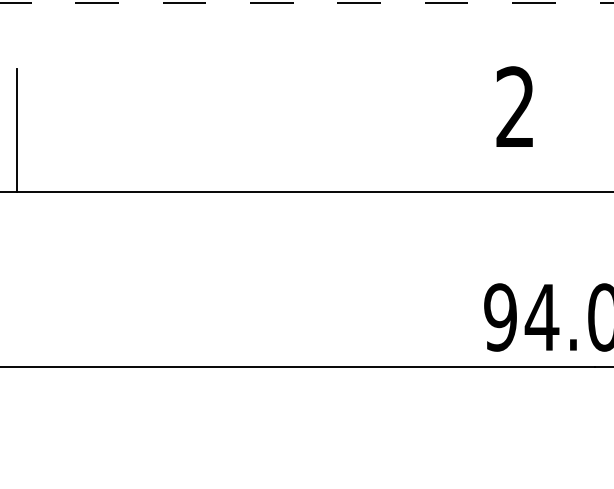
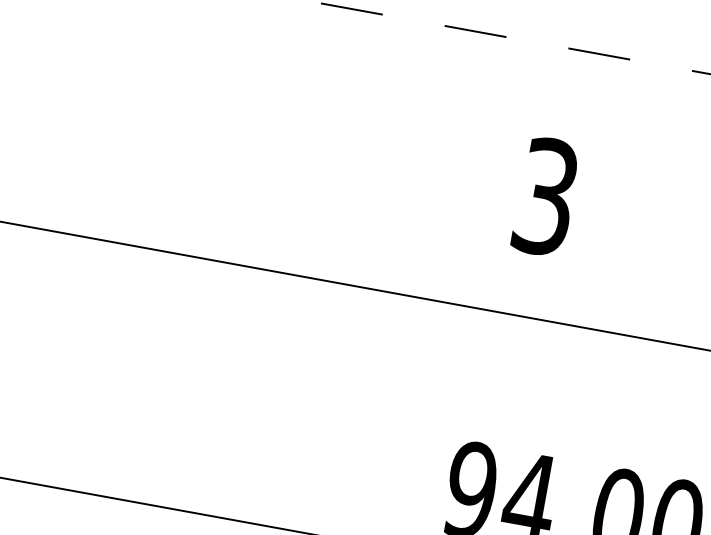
text: (515, 107) -> (546, 197), 2 -> 3

